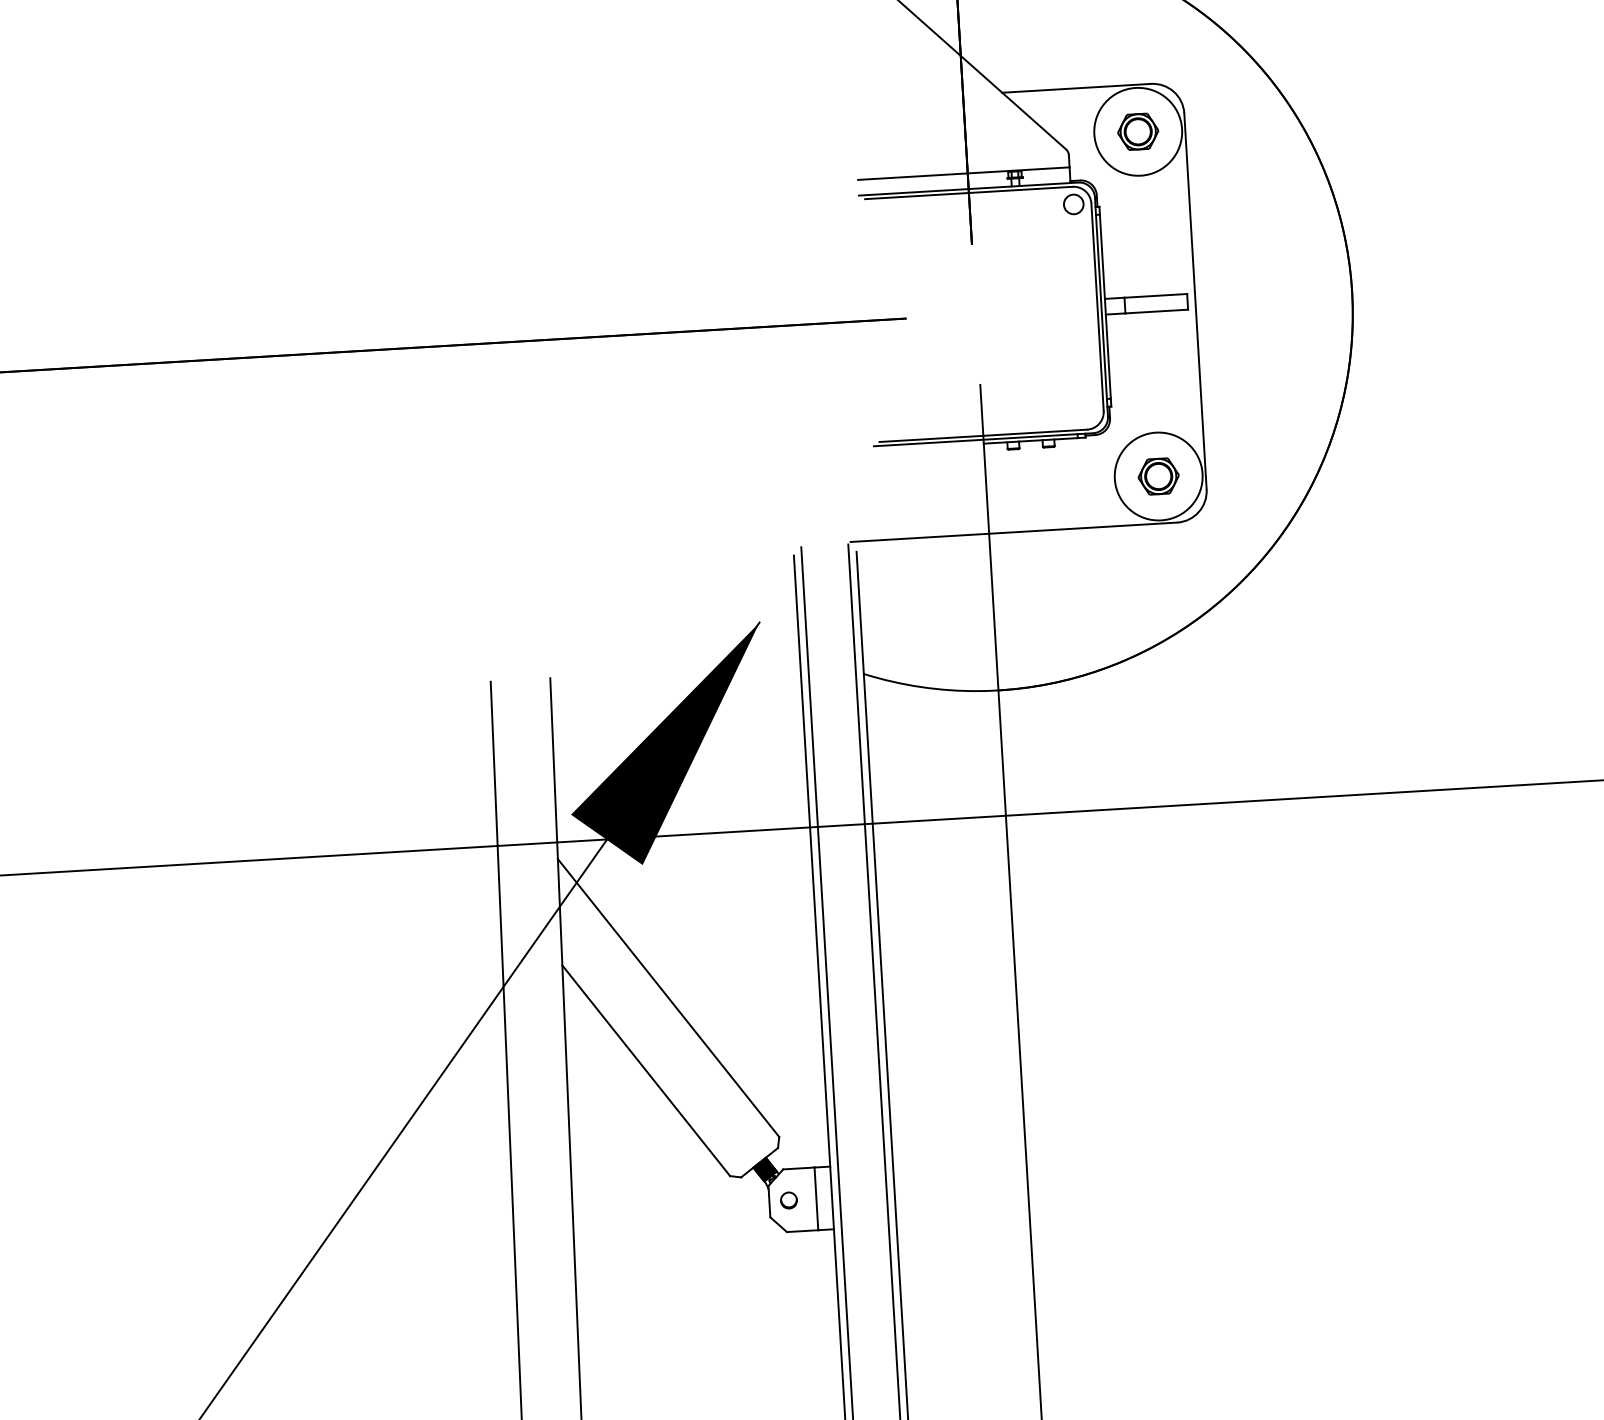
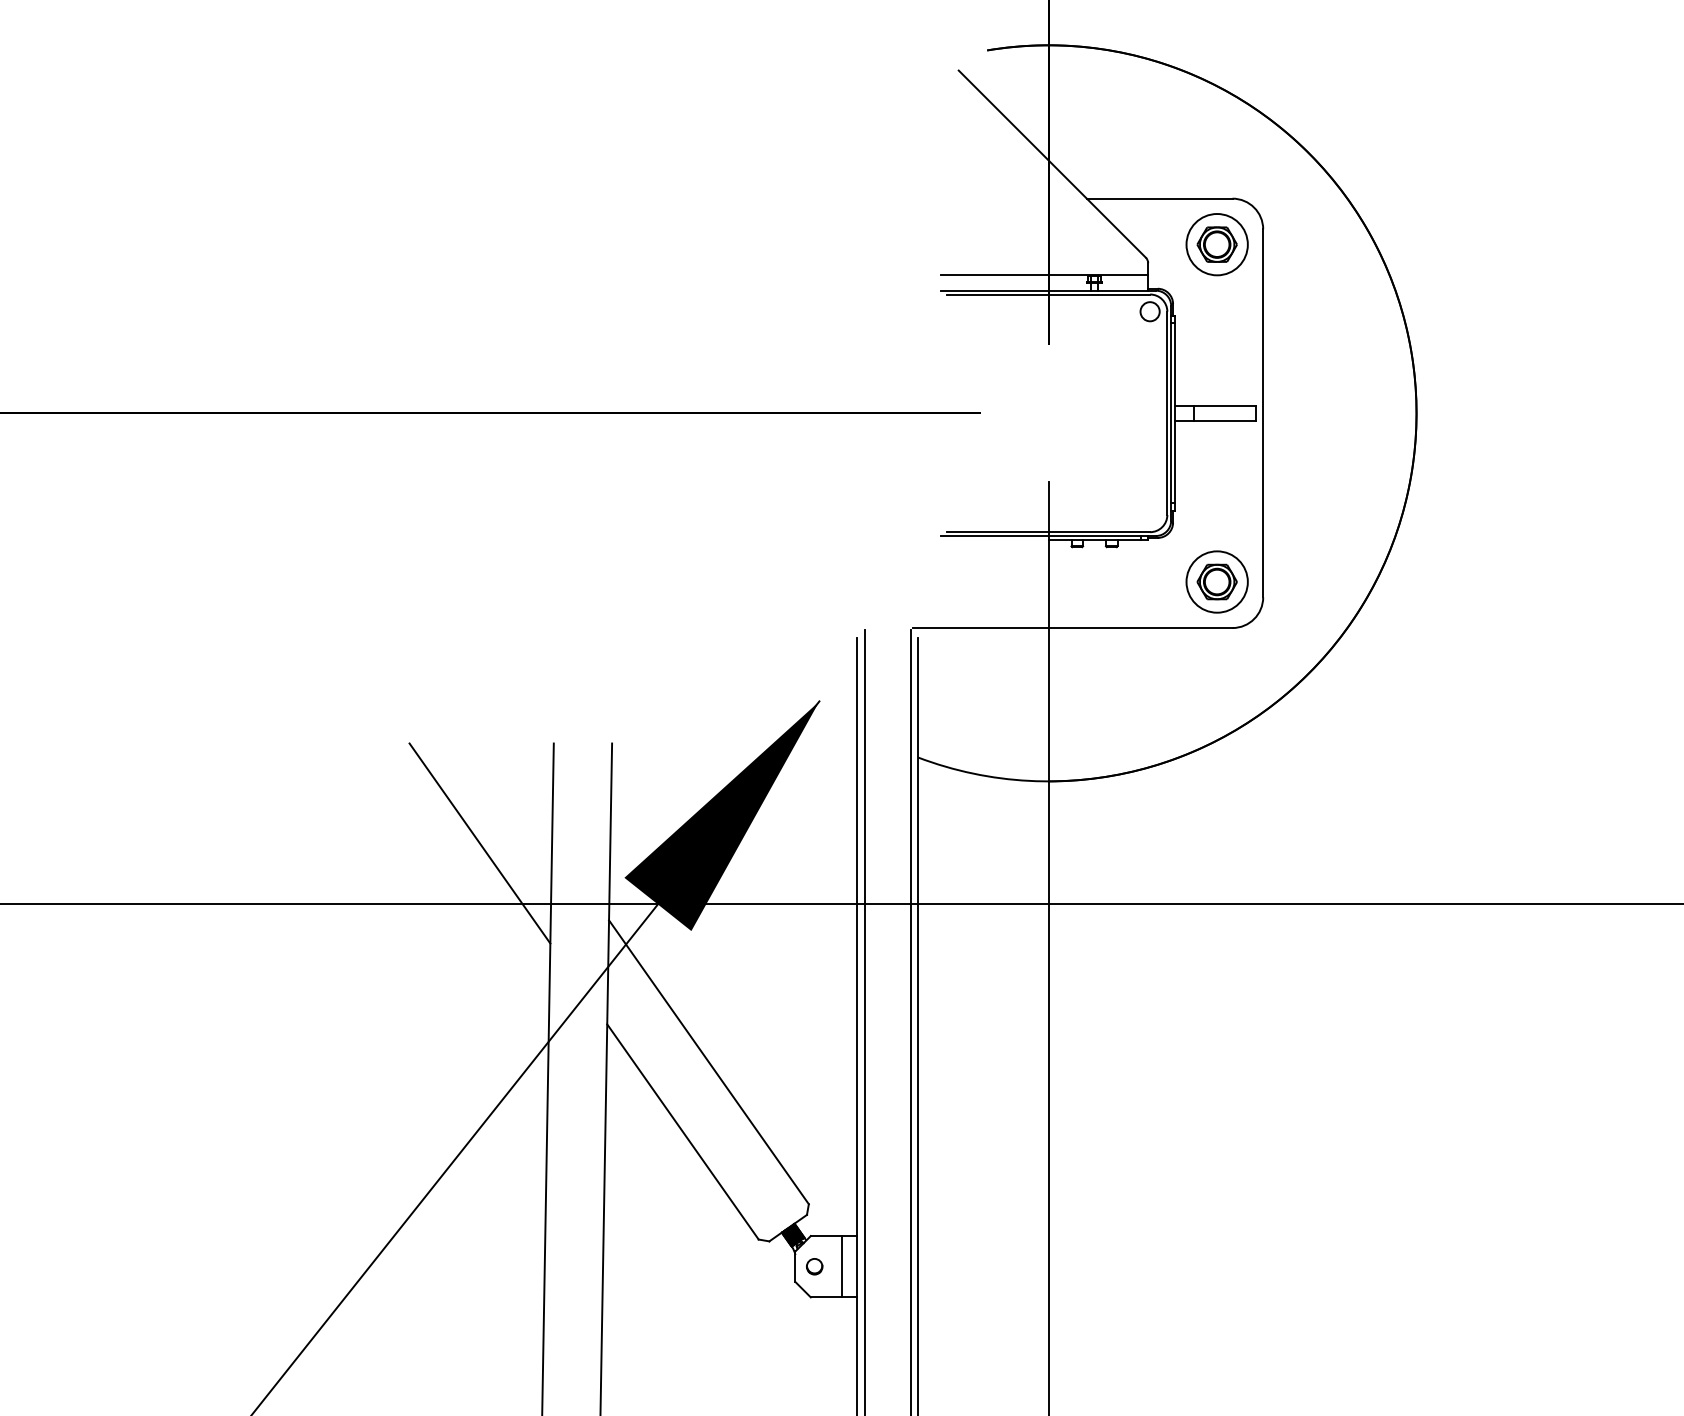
circle: (1137, 131) -> (1216, 244), size x0.71
circle: (1157, 476) -> (1216, 581), size x0.71
line: (420, 788) -> (479, 843), added

